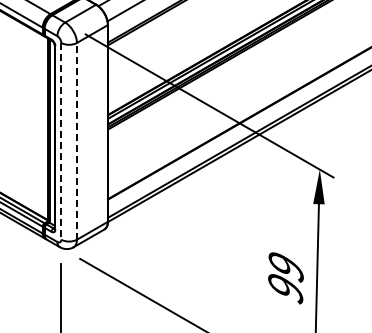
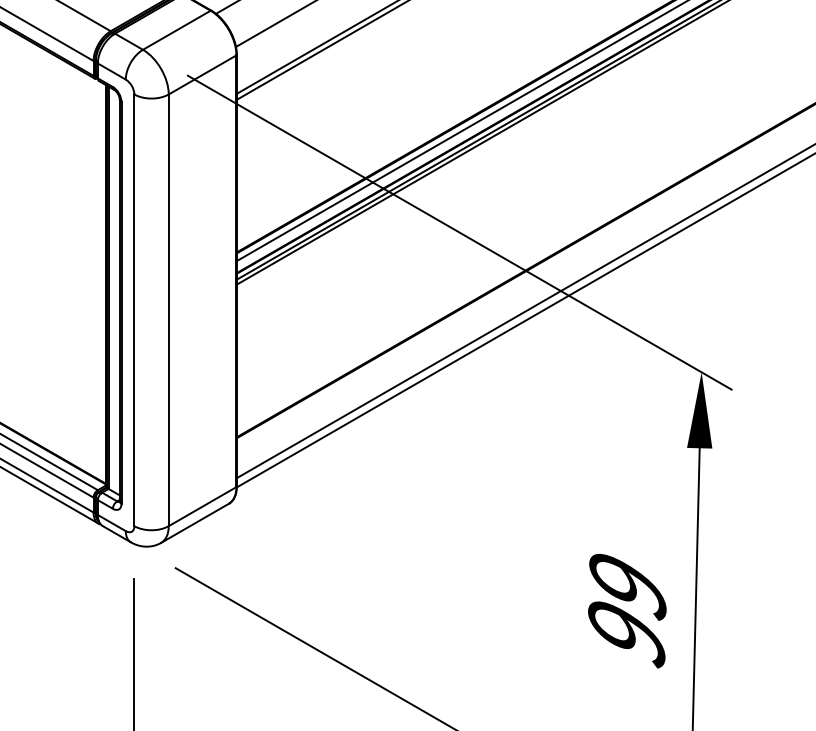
line: (76, 140) -> (167, 308), dashed -> solid
line: (61, 141) -> (134, 310), dashed -> solid

